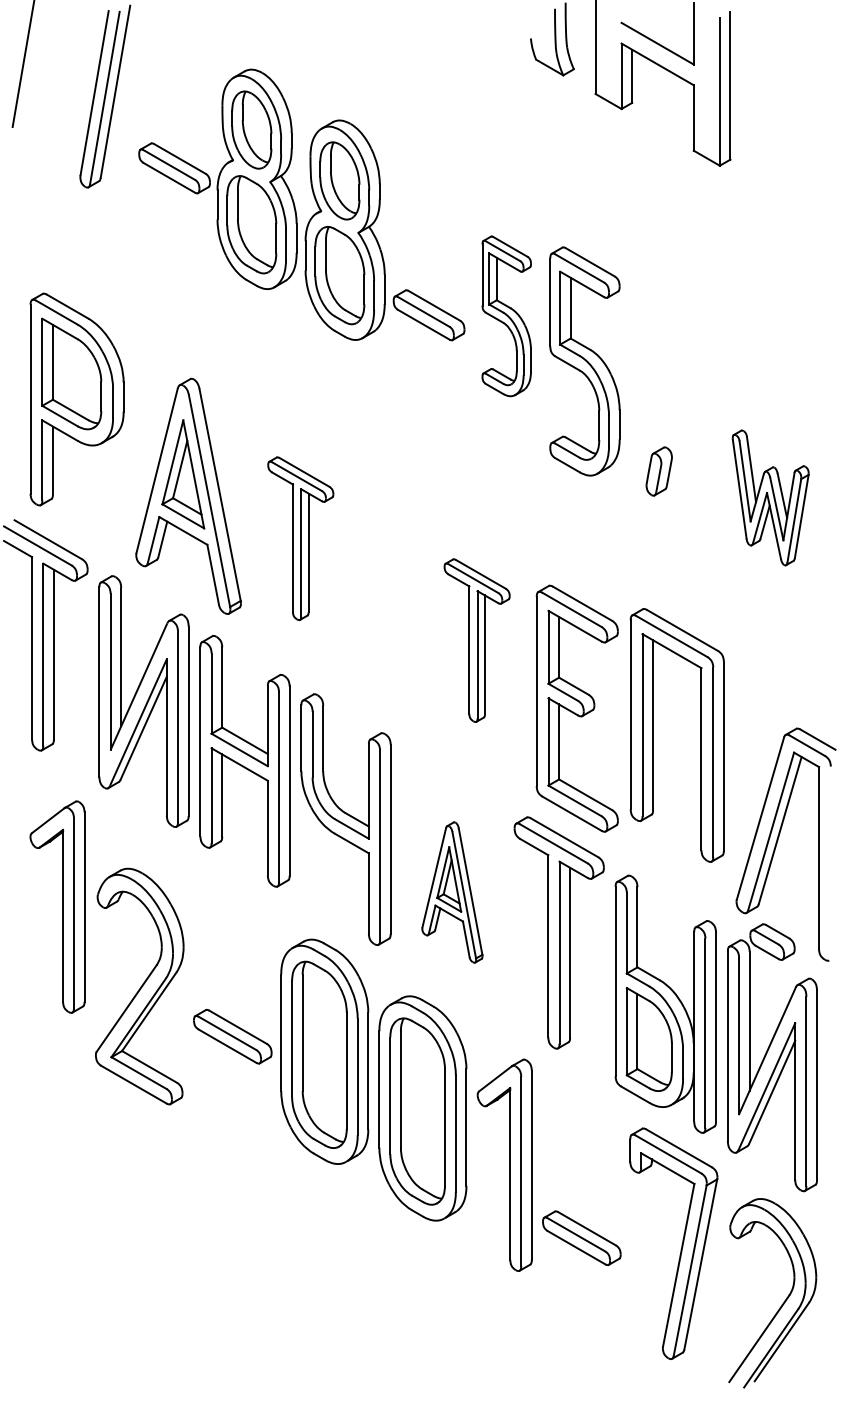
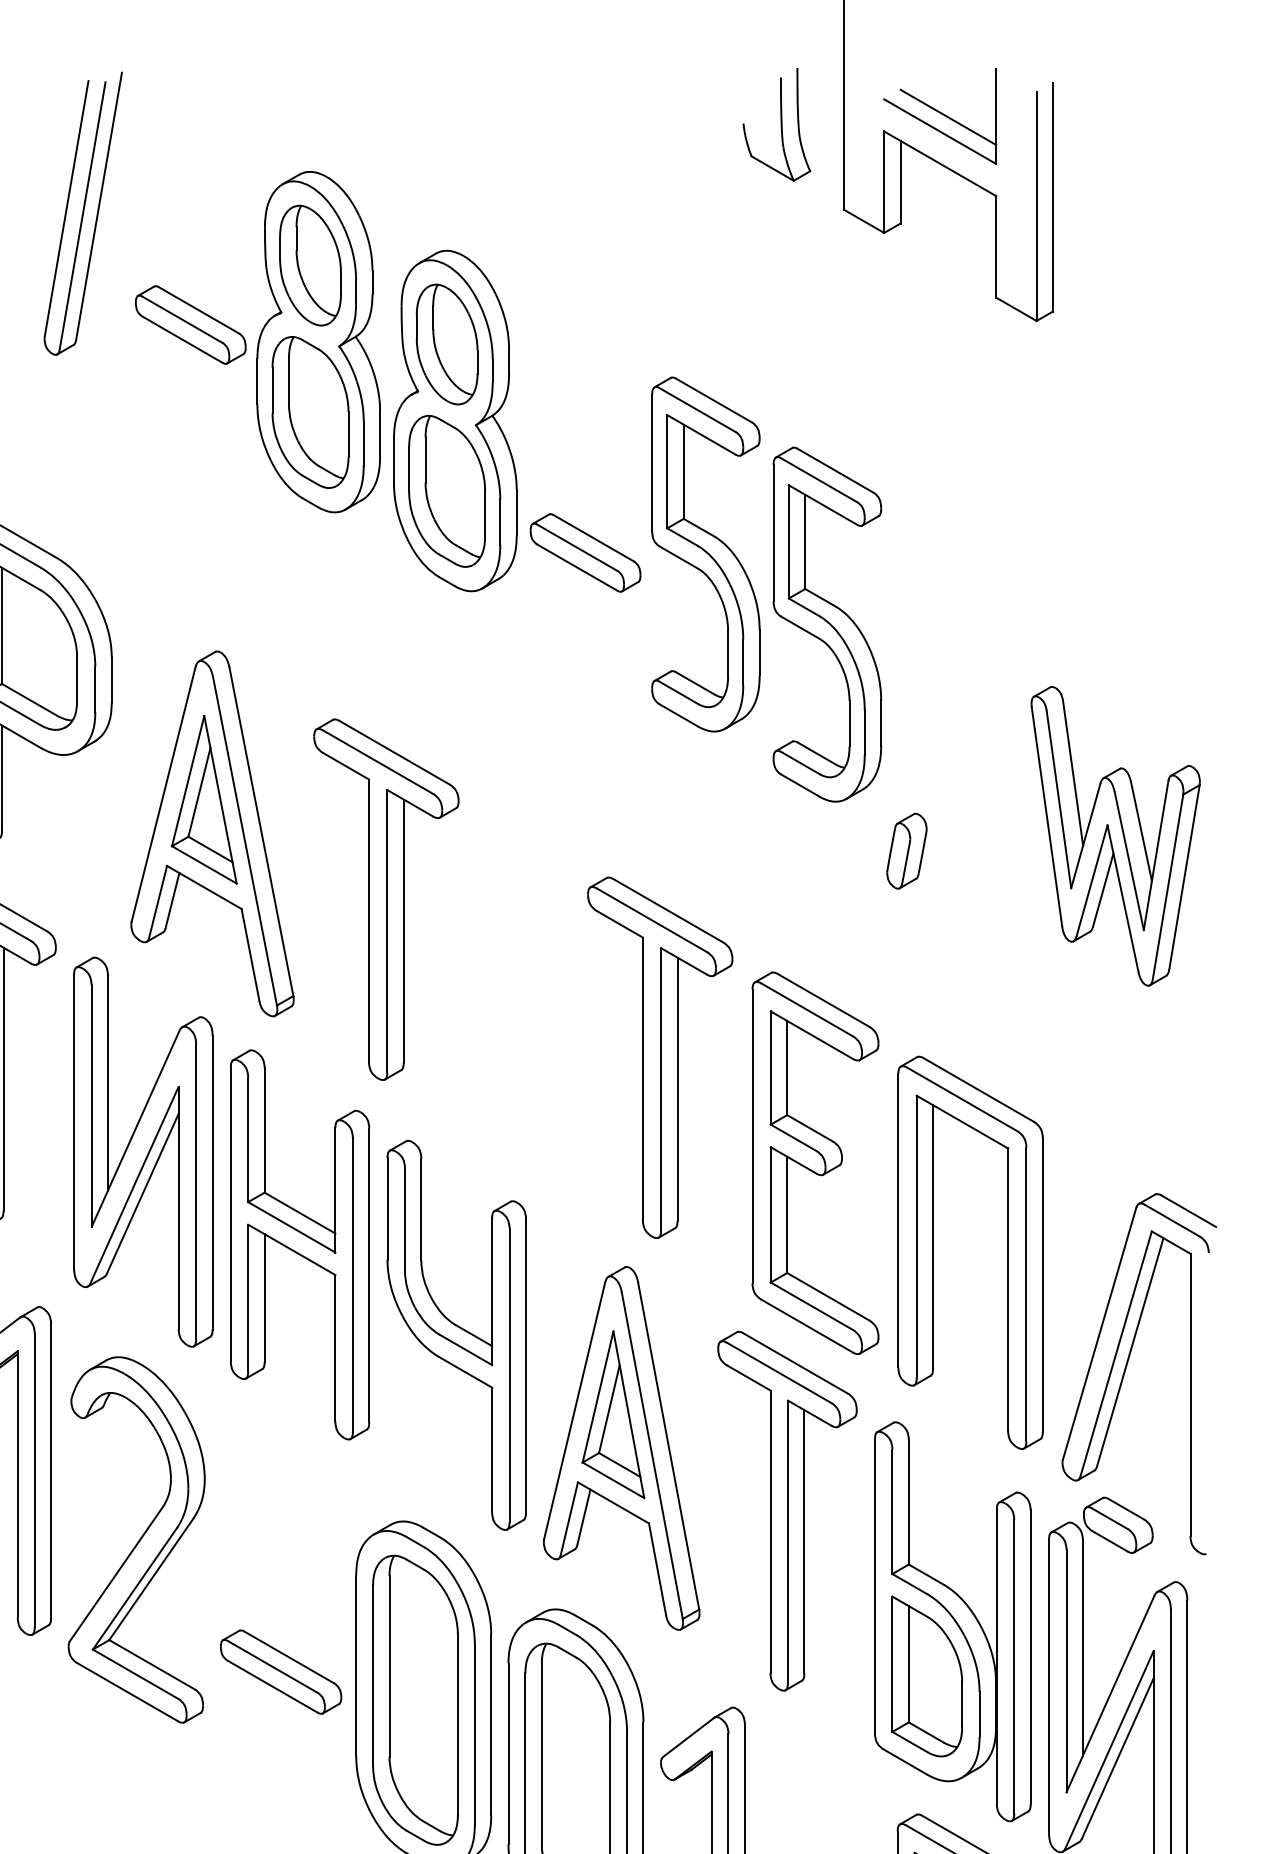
line: (662, 34) -> (947, 117), added
part: (506, 316) -> (705, 554), size x1.43
part: (658, 471) -> (905, 851), moved
part: (770, 497) -> (1115, 835), size x1.43
part: (300, 538) -> (386, 899), size x1.43
part: (476, 640) -> (659, 1057), size x1.43
part: (653, 735) -> (933, 1252), moved
part: (452, 892) -> (621, 1448), size x1.67
part: (139, 986) -> (136, 1539), moved

